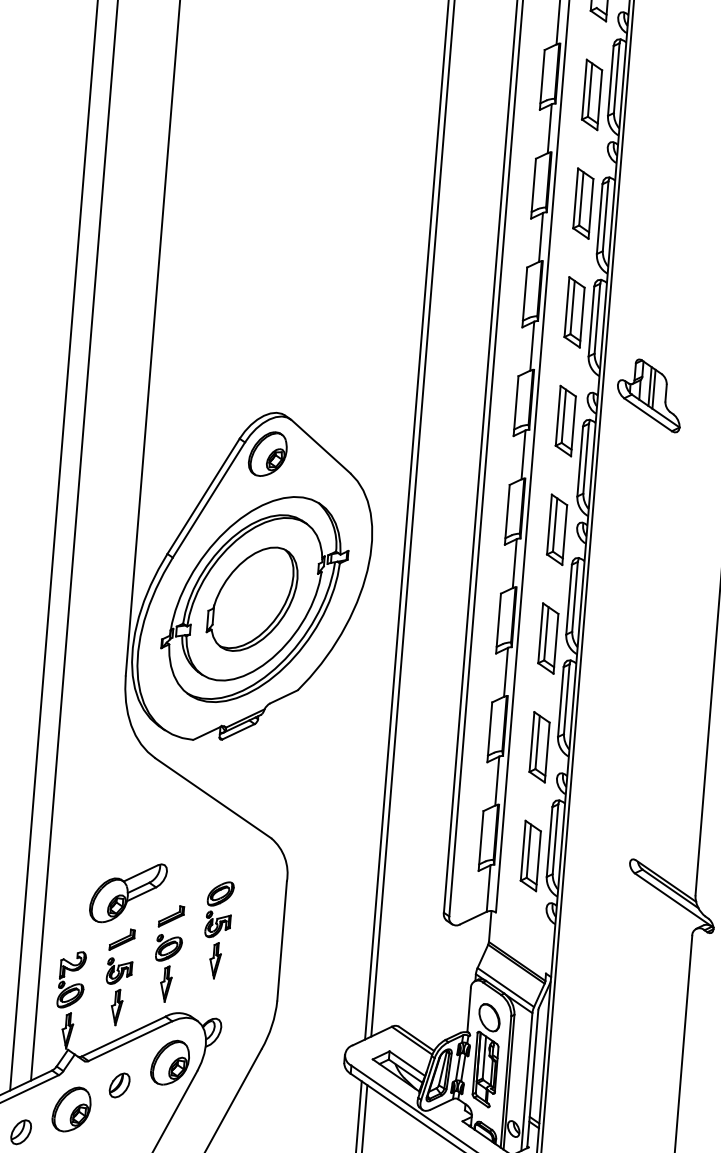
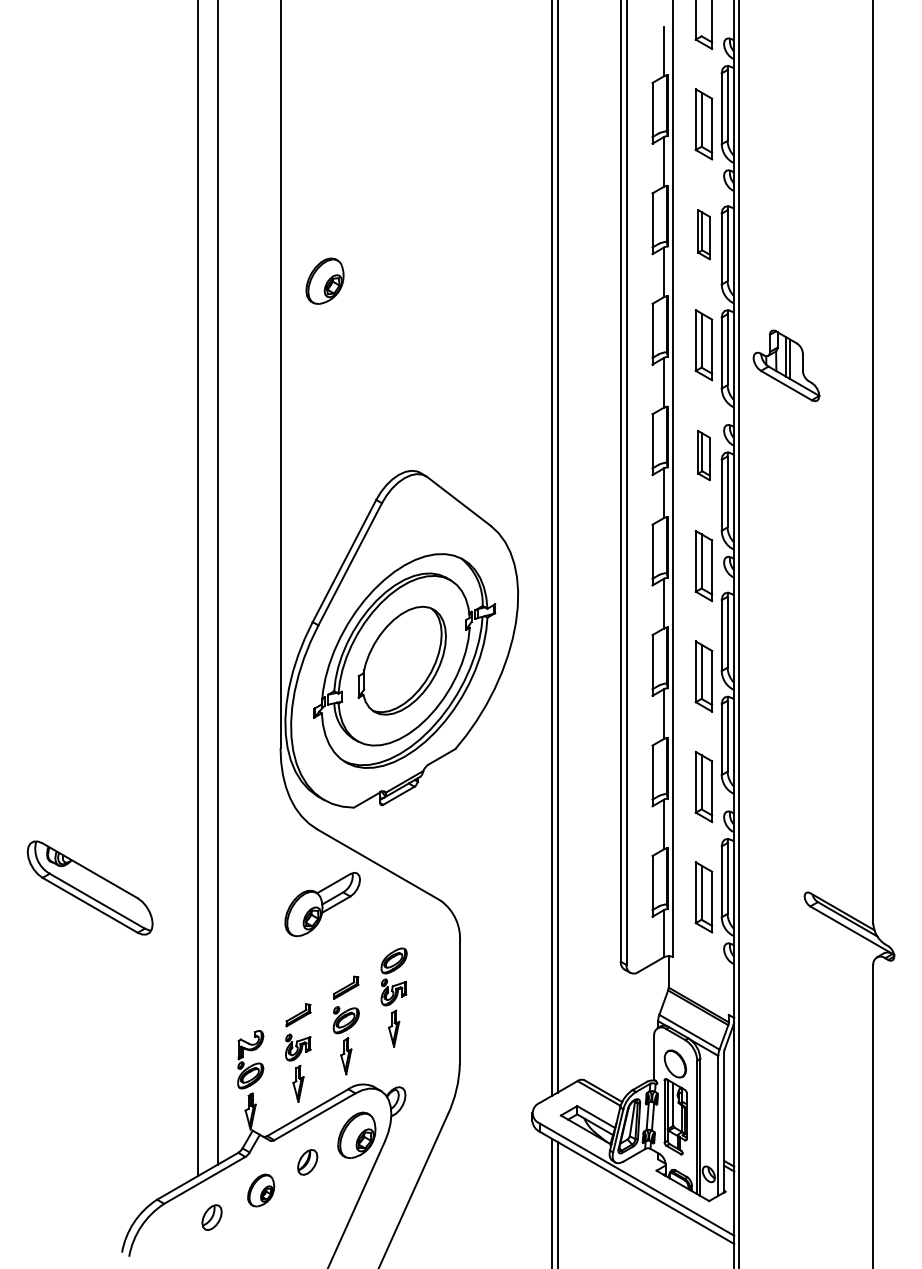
part: (582, 203) -> (703, 234), size x0.7
part: (649, 394) -> (786, 365), moved
part: (565, 420) -> (703, 455), size x0.7
part: (267, 453) -> (324, 280), moved
part: (128, 893) -> (322, 904), moved
part: (71, 1109) -> (260, 1190), size x0.7

